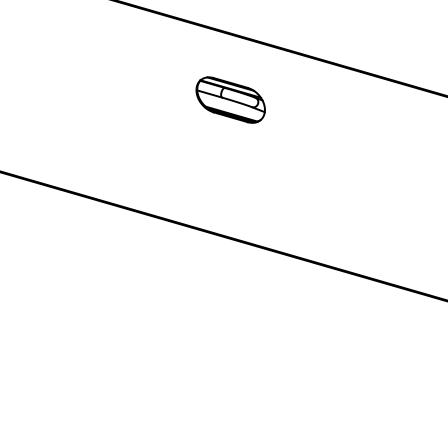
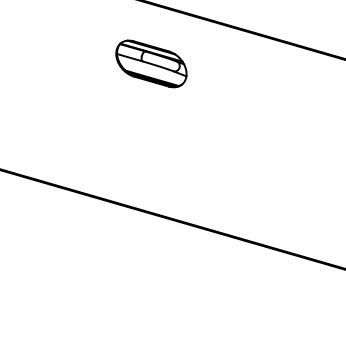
part: (230, 99) -> (151, 63), moved

